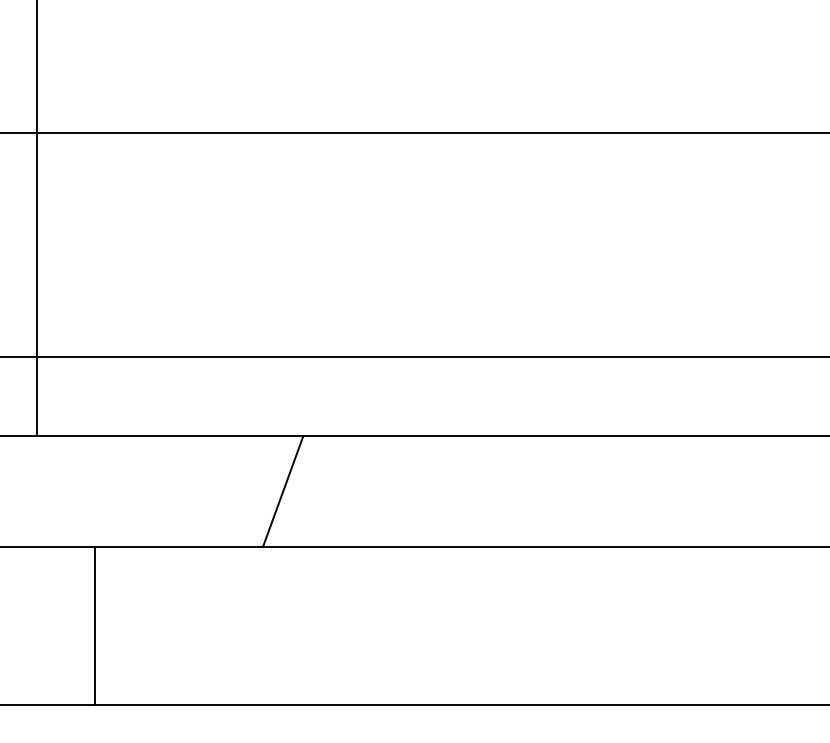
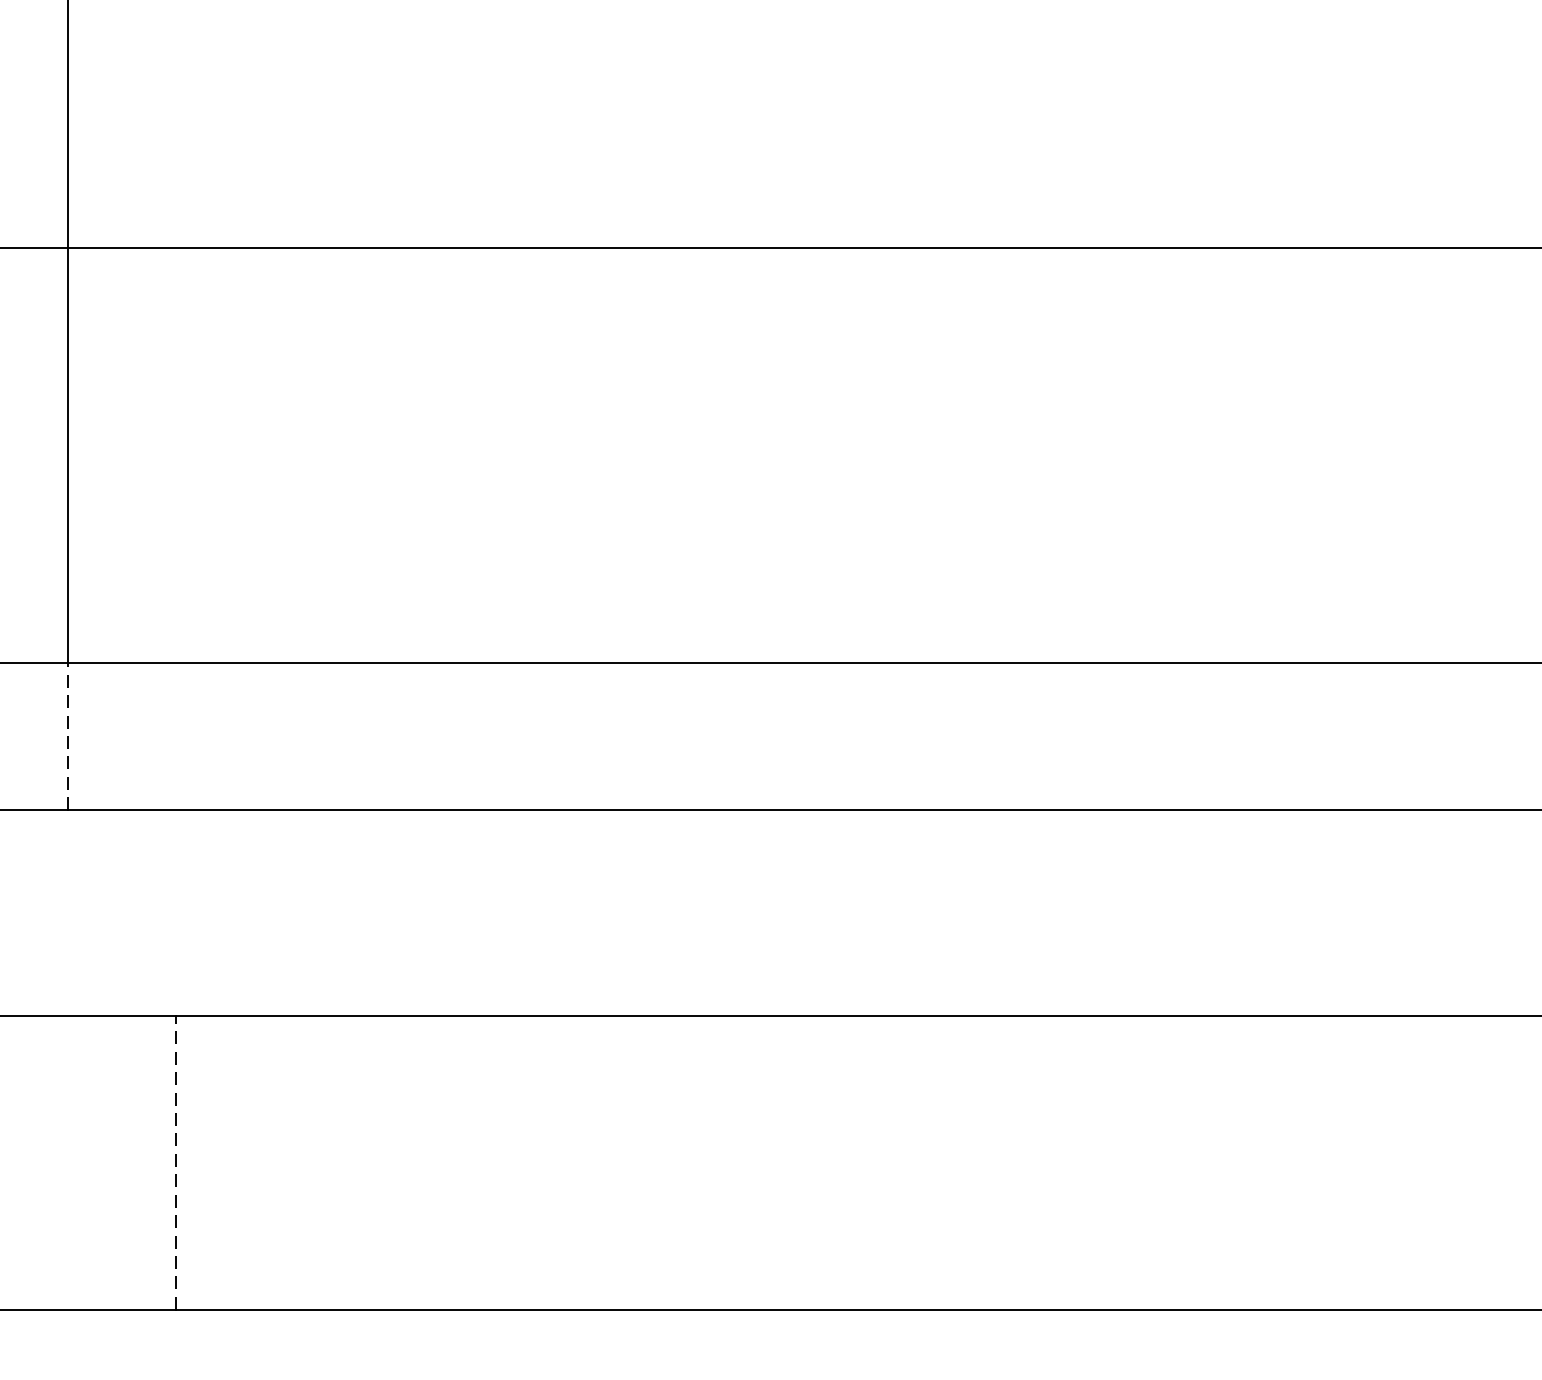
line: (36, 396) -> (67, 736), solid -> dashed
line: (283, 491) -> (526, 912), removed
line: (94, 625) -> (175, 1161), solid -> dashed

